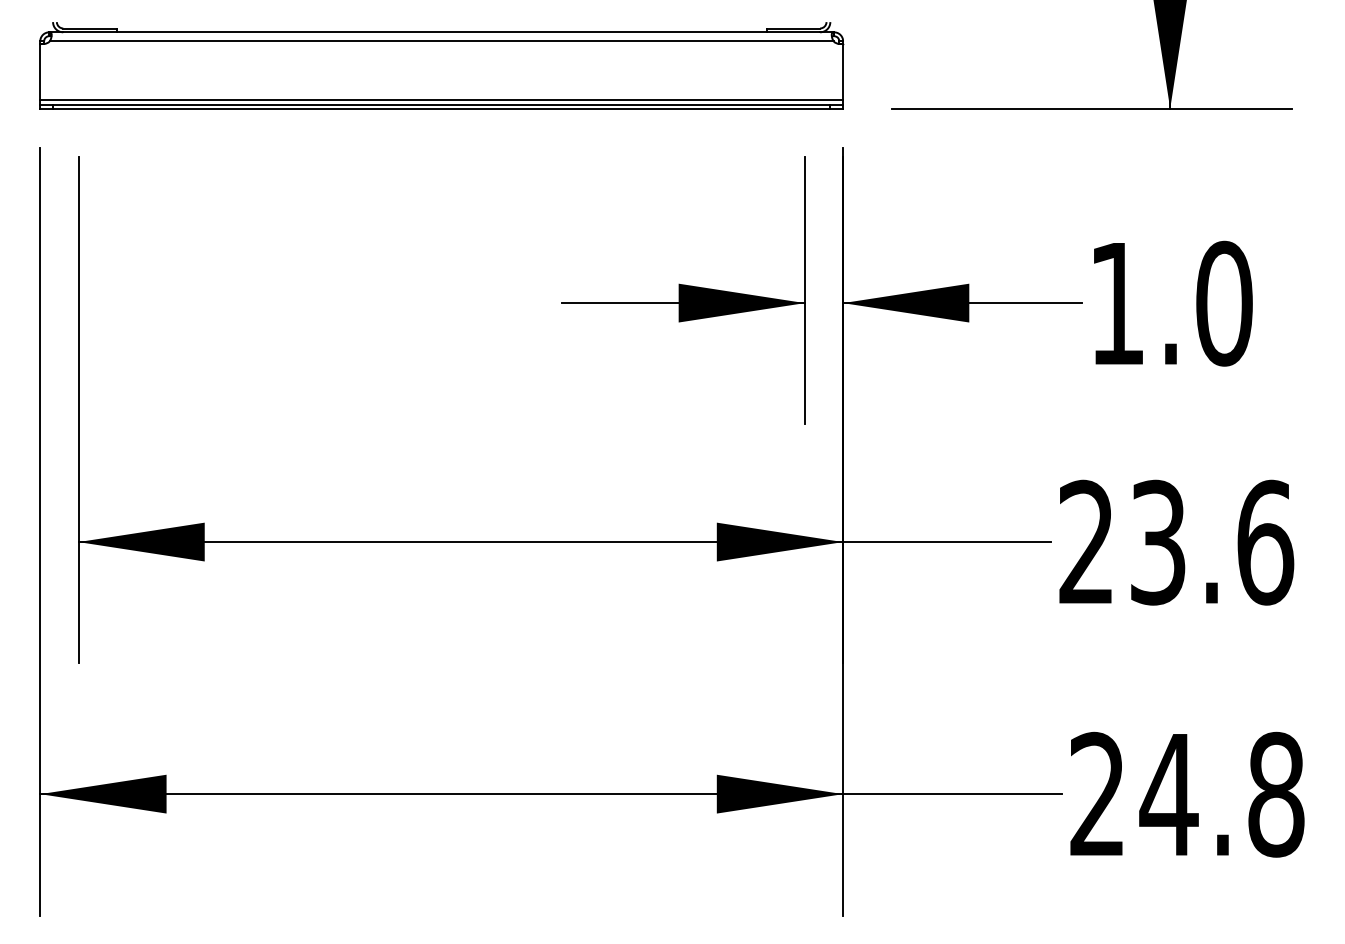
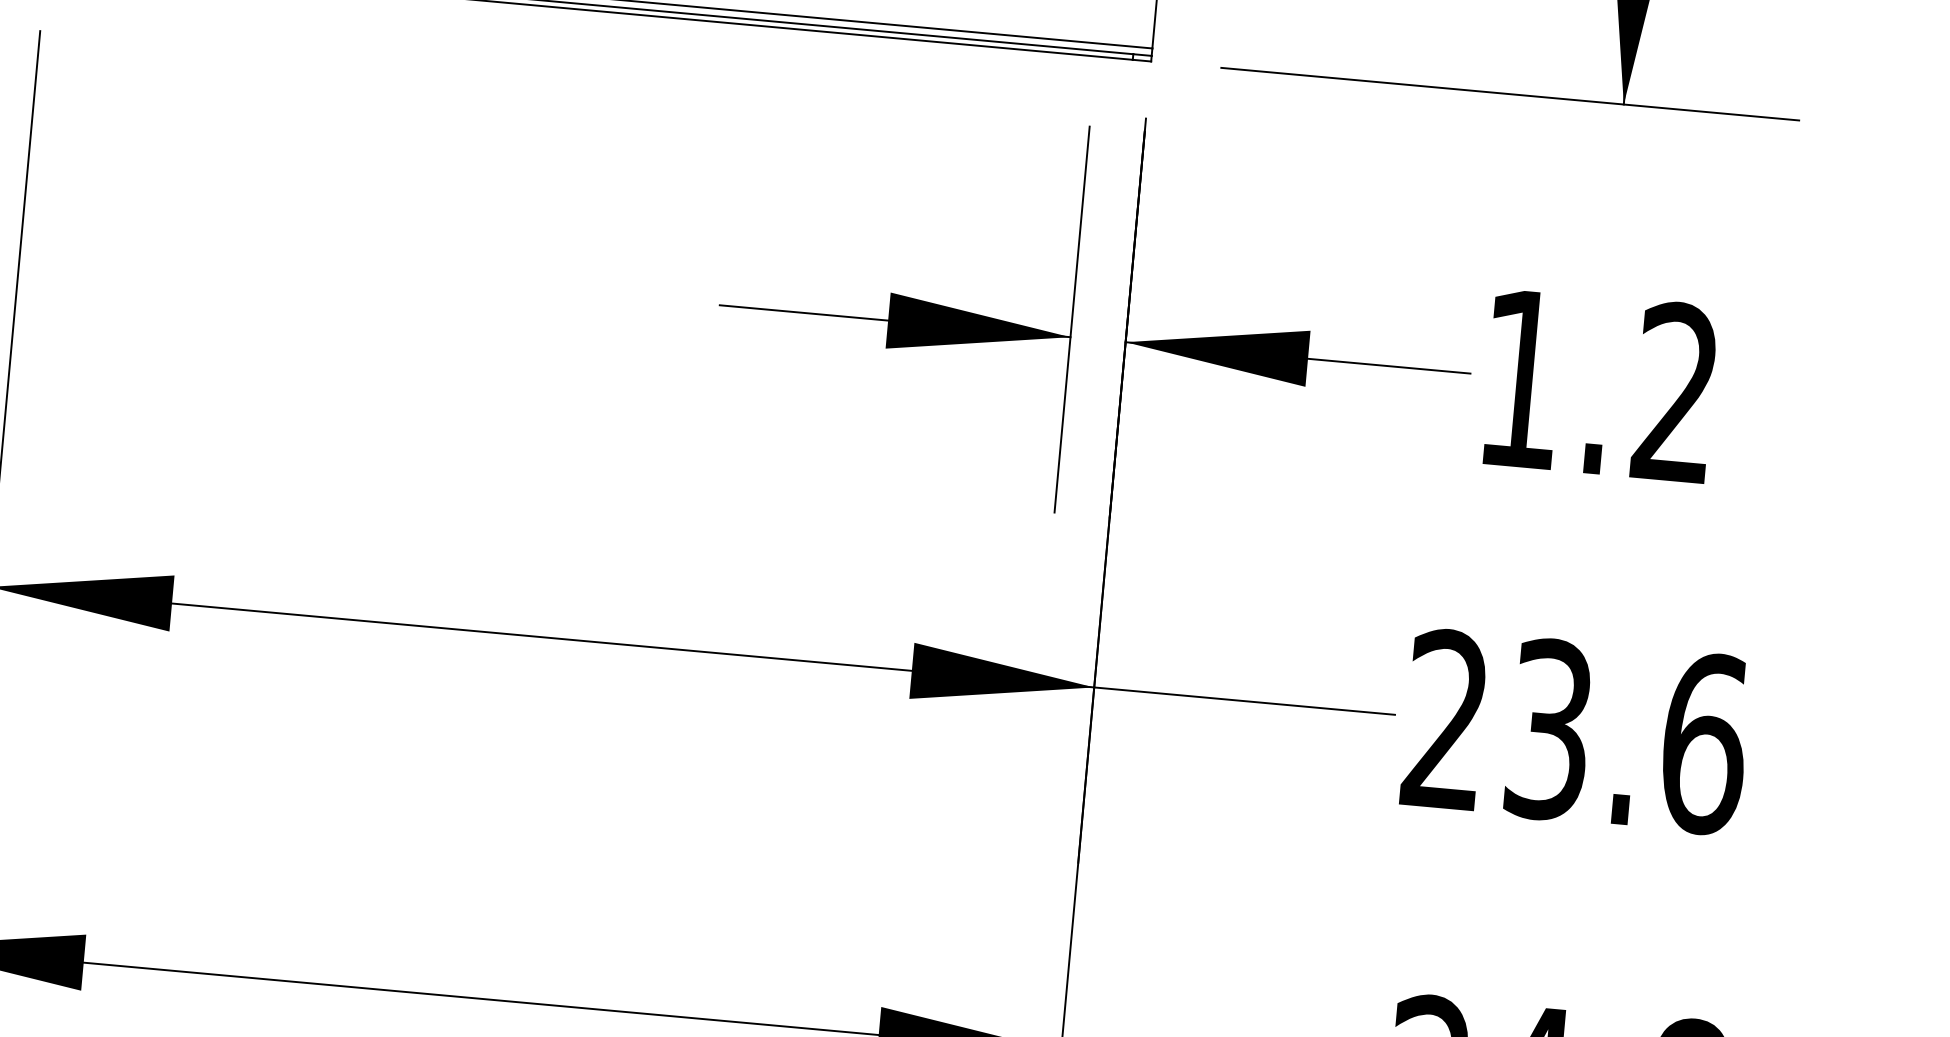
text: (1224, 303) -> (1676, 392), 1.0 -> 1.2

